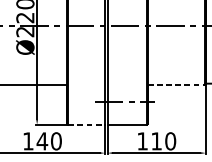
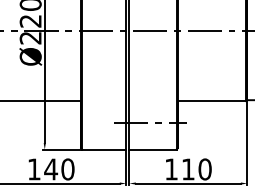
line: (176, 84) -> (212, 101), dashed -> solid
line: (86, 124) -> (104, 149), dashed -> solid

